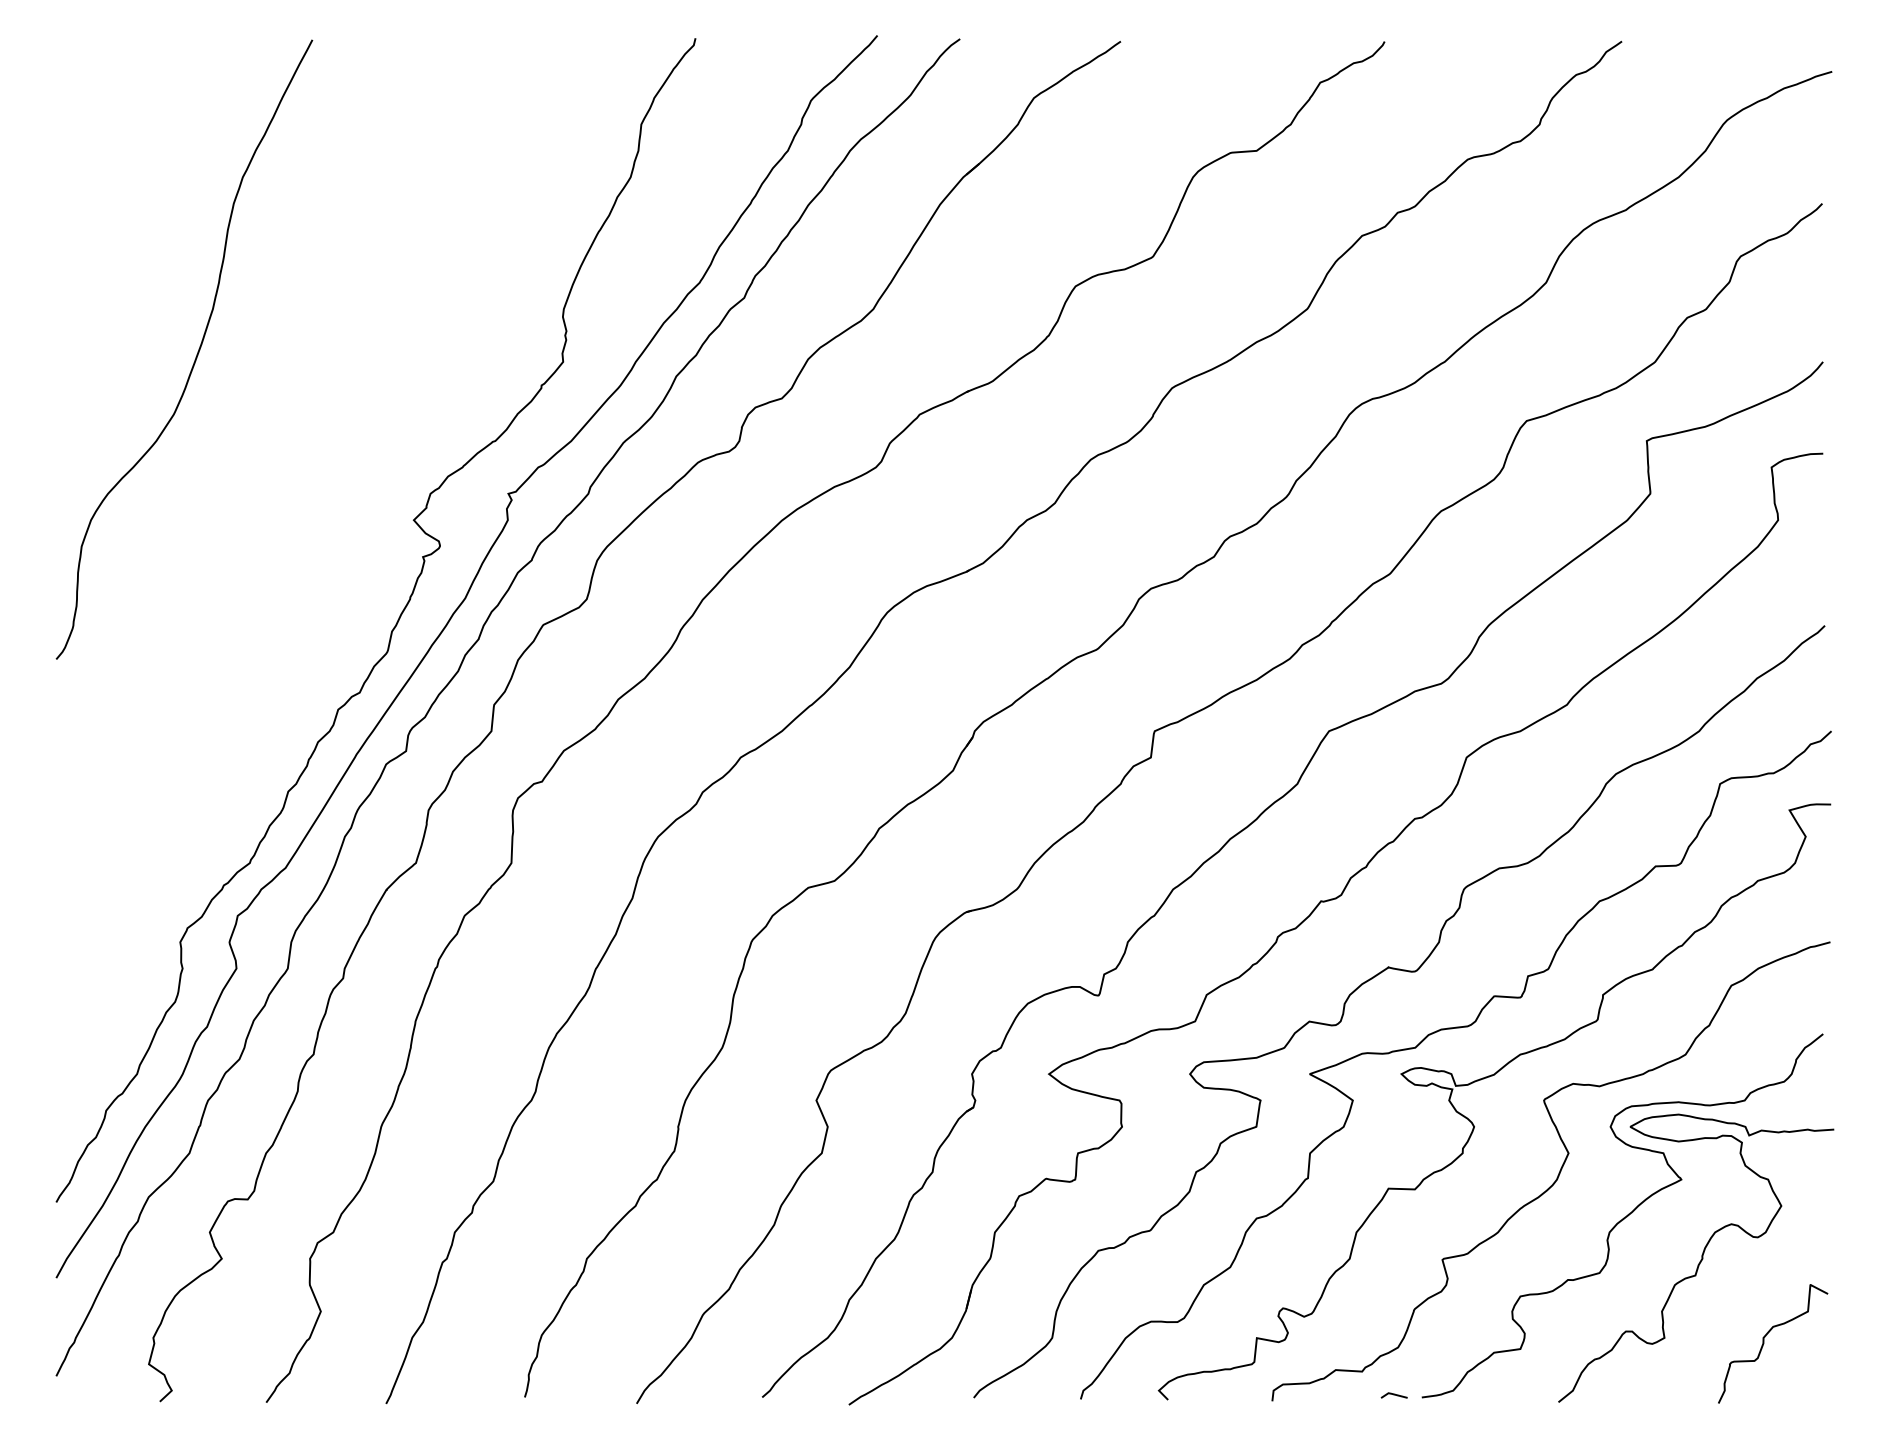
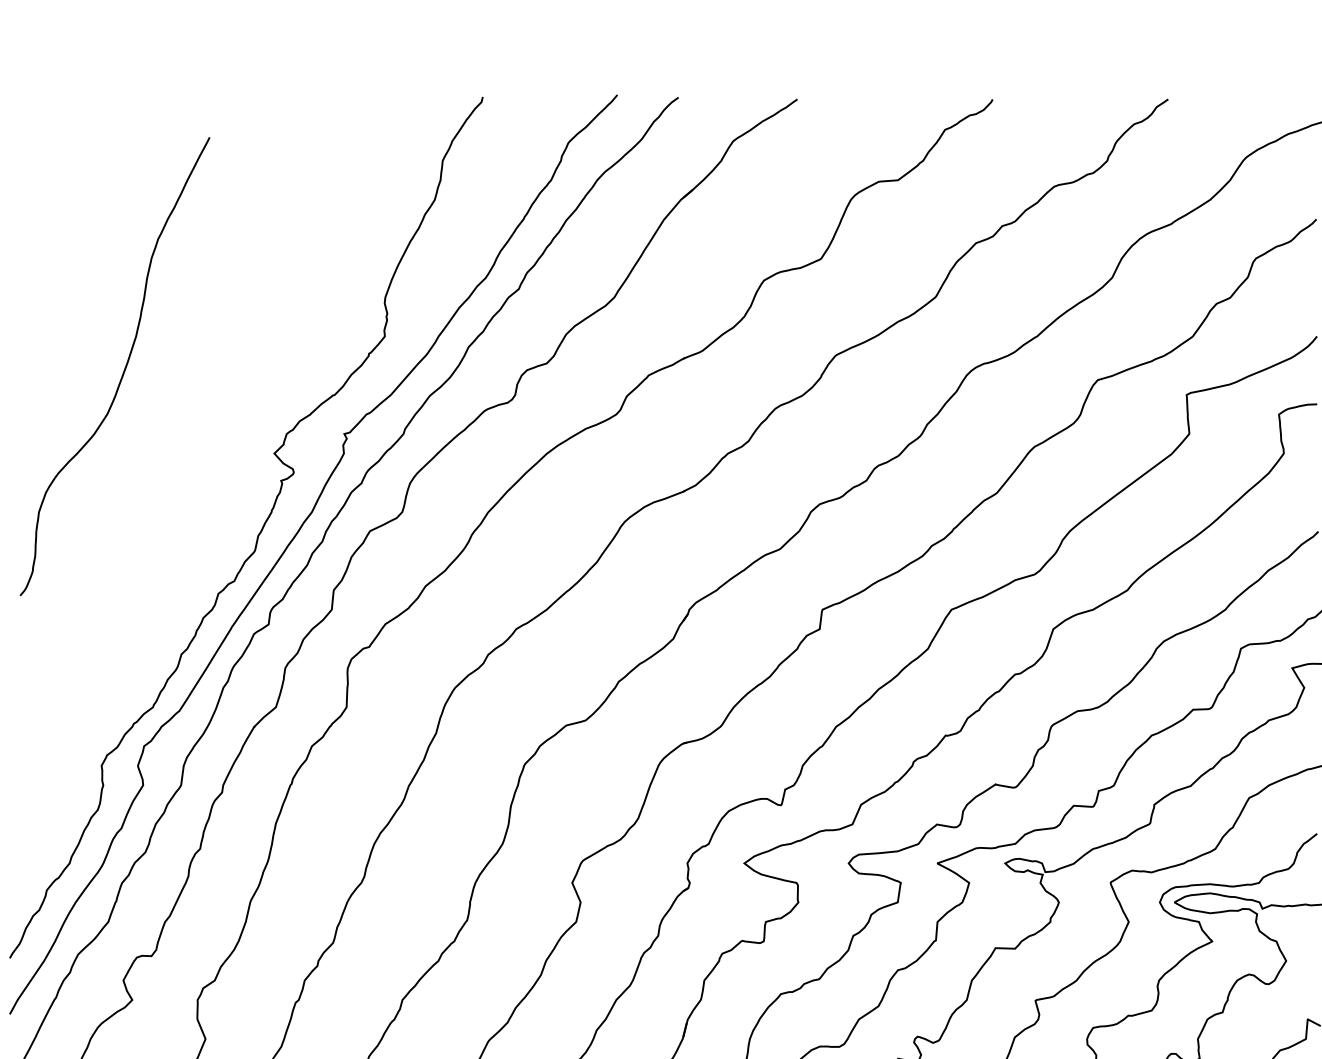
curve: (196, 354) -> (123, 370), moved

